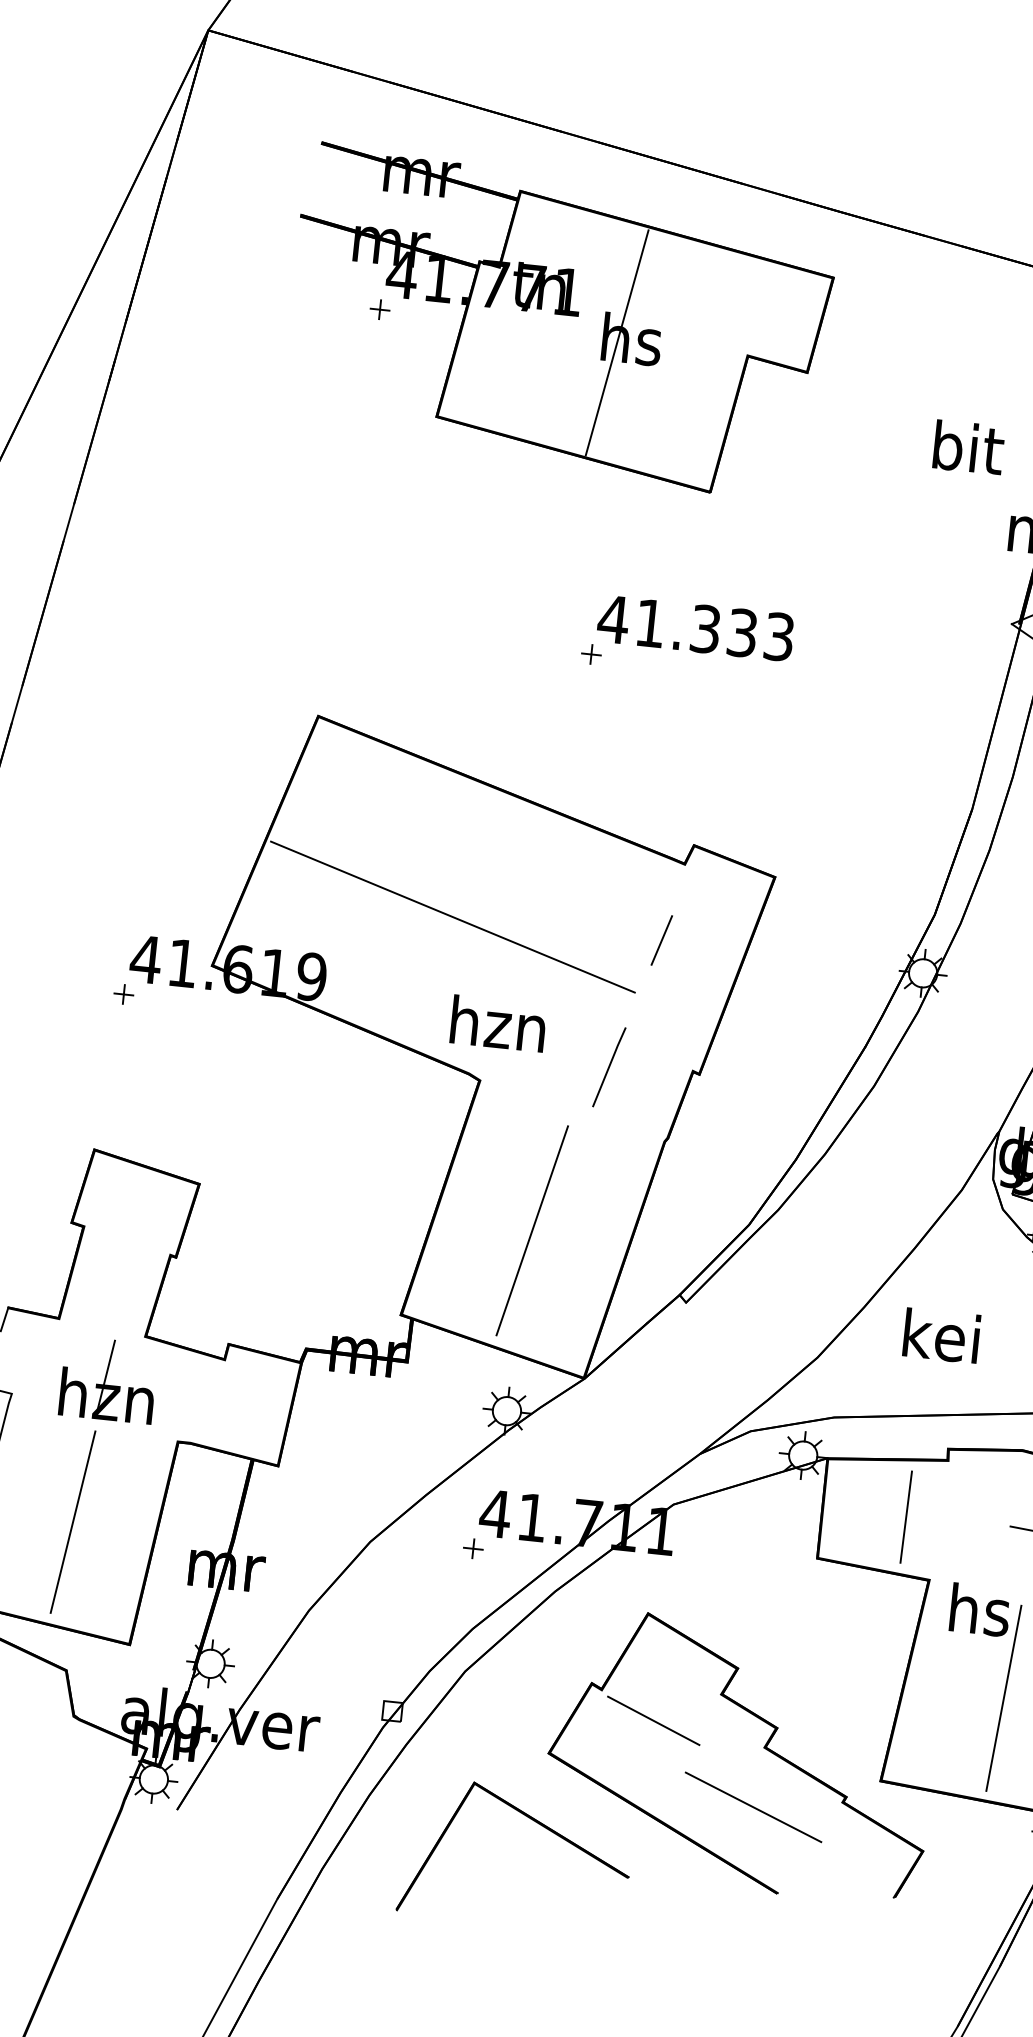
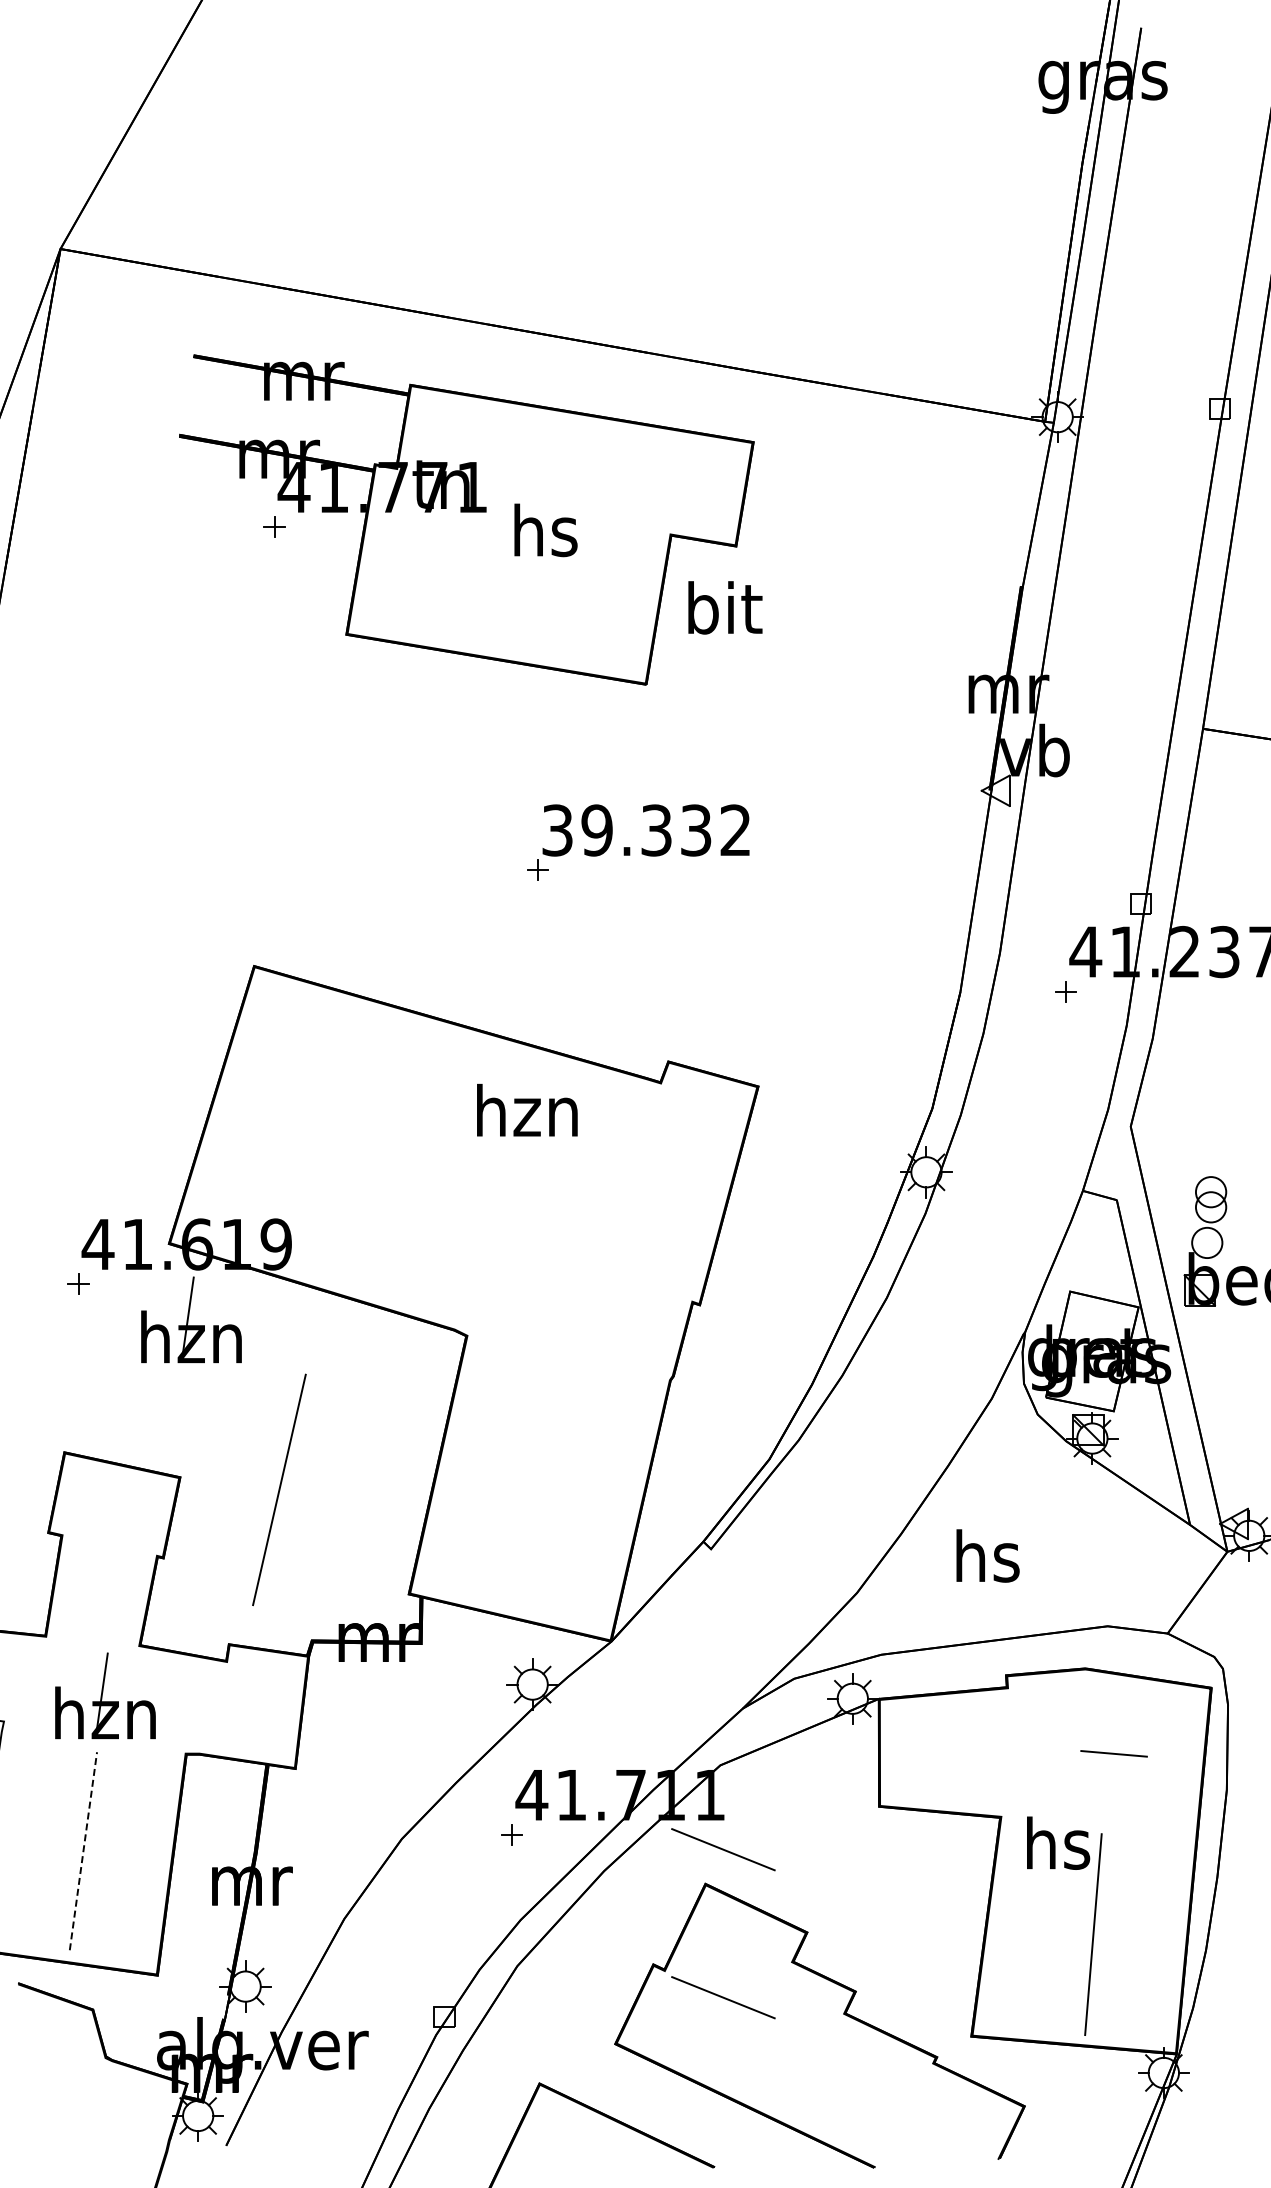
line: (617, 342) -> (530, 535), removed
text: (969, 447) -> (725, 607), moved
text: (695, 628) -> (645, 830), 41.333 -> 39.332
line: (452, 917) -> (419, 1165), removed
line: (661, 940) -> (644, 1166), removed
text: (498, 1023) -> (527, 1110), moved
part: (225, 1038) -> (191, 1319), added
line: (608, 1067) -> (602, 1307), removed
line: (532, 1230) -> (279, 1489), moved
text: (941, 1335) -> (986, 1555), kei -> hs
line: (906, 1516) -> (969, 1752), removed
line: (73, 1522) -> (83, 1851), solid -> dashed
line: (668, 1583) -> (723, 1849), added
line: (753, 1807) -> (839, 2078), removed

